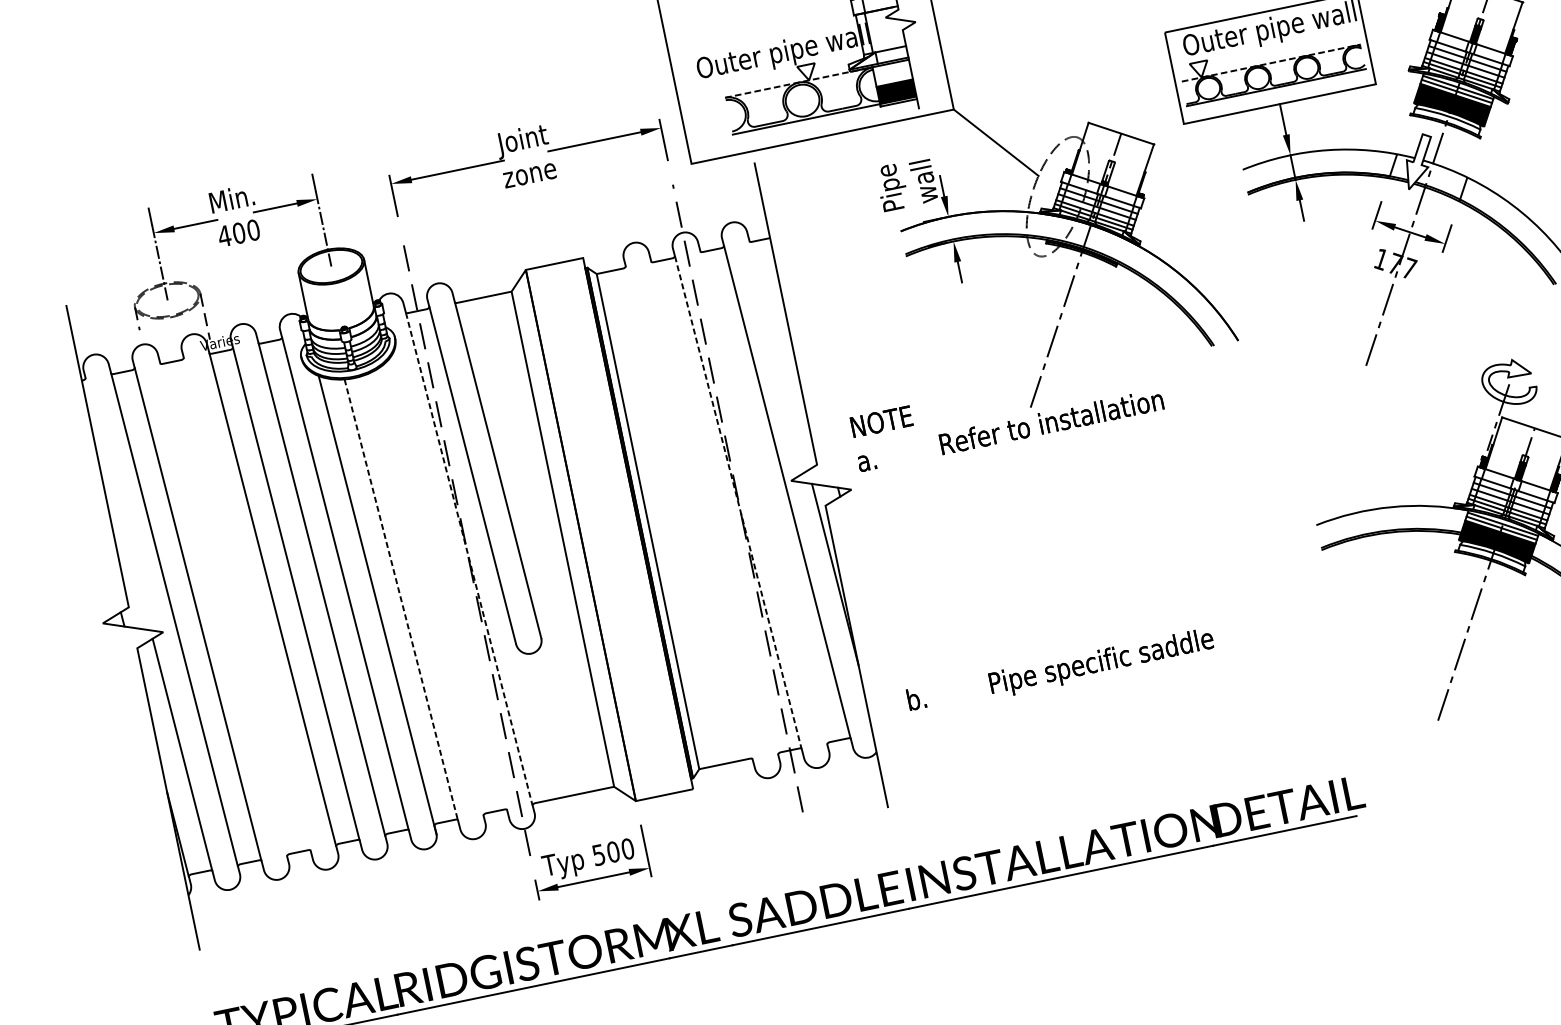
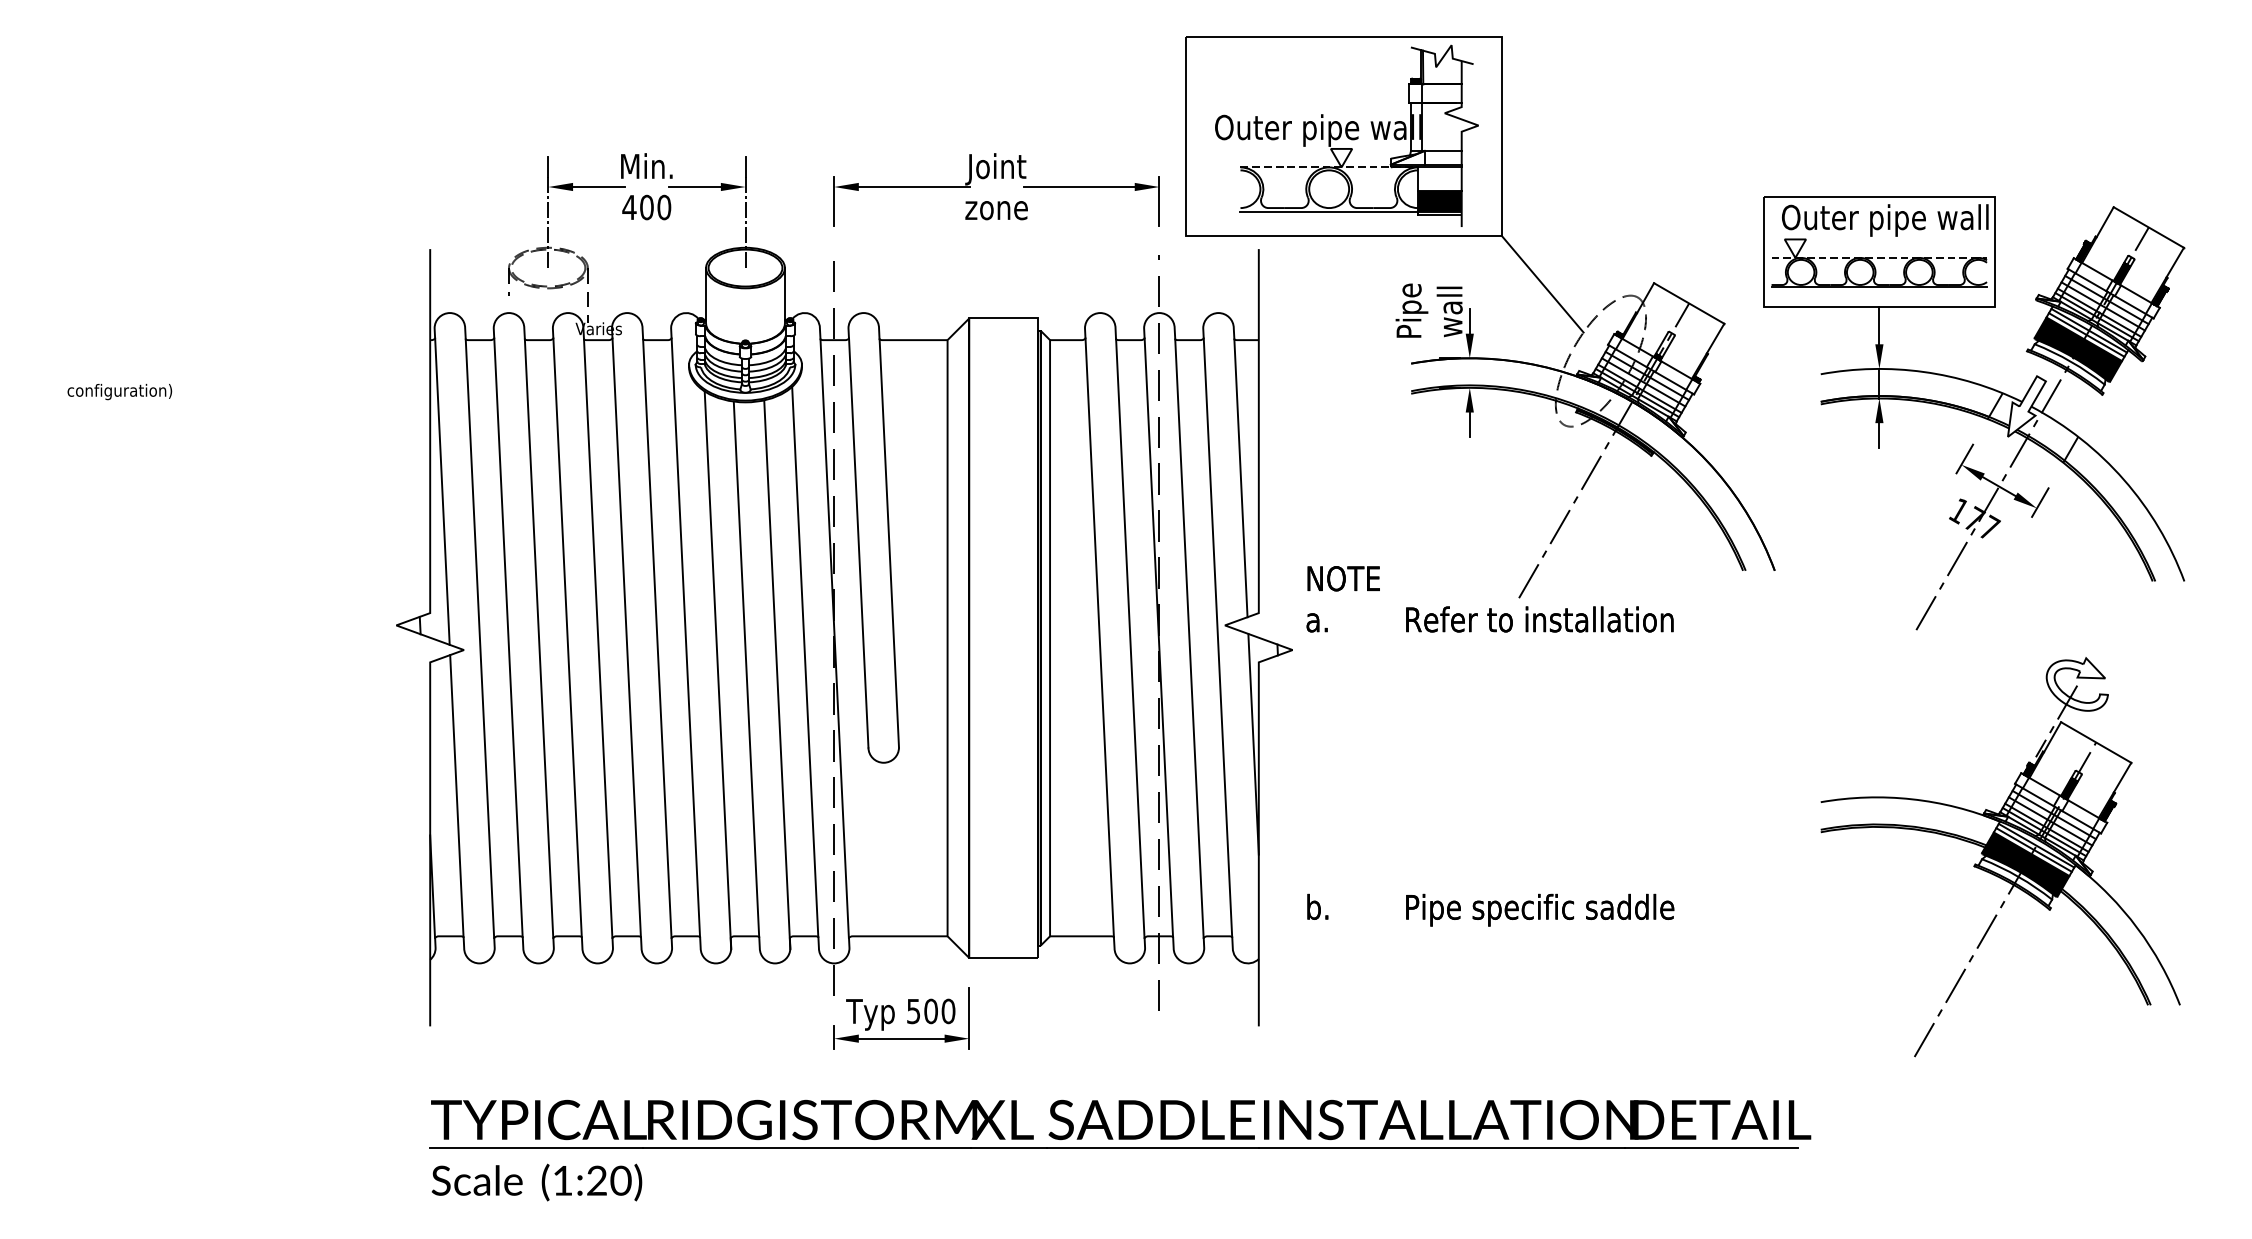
line: (778, 356) -> (1240, 478), added
line: (763, 497) -> (1189, 638), added
line: (737, 502) -> (1158, 637), dashed -> solid
line: (118, 504) -> (442, 491), added
line: (714, 507) -> (1130, 638), added
line: (688, 512) -> (1099, 637), added
line: (469, 558) -> (834, 638), dashed -> solid
line: (448, 582) -> (805, 661), added
line: (427, 598) -> (777, 674), added
line: (401, 599) -> (746, 669), dashed -> solid
line: (247, 603) -> (567, 637), added
line: (223, 609) -> (538, 638), added

